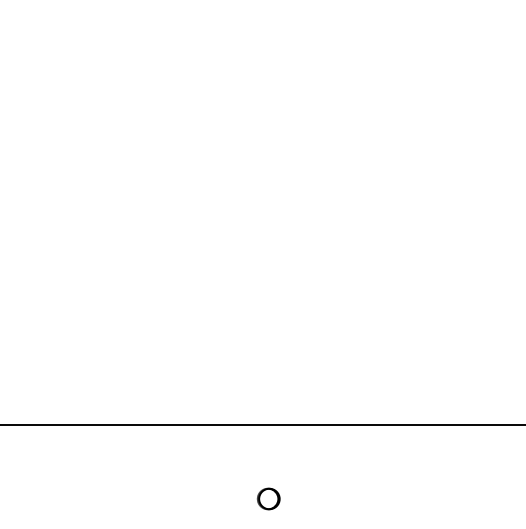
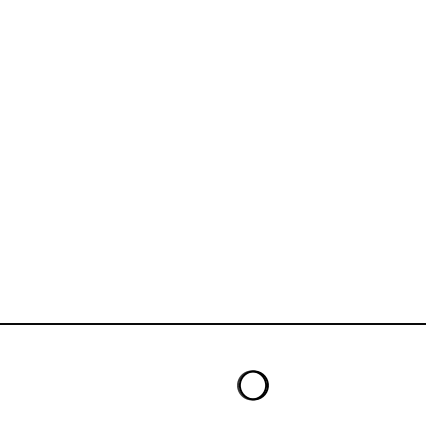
part: (268, 498) -> (252, 384), size x1.67

